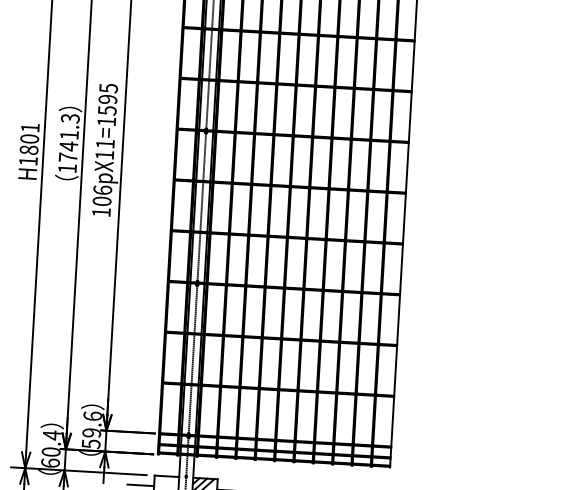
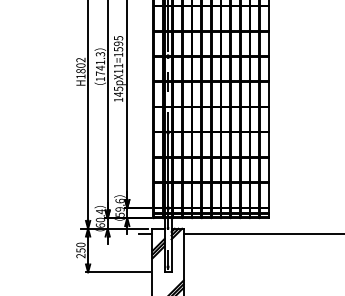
text: (29, 128) -> (80, 60), H1801 -> H1802
text: (102, 195) -> (118, 91), 106pX11=1595 -> 145pX11=1595

